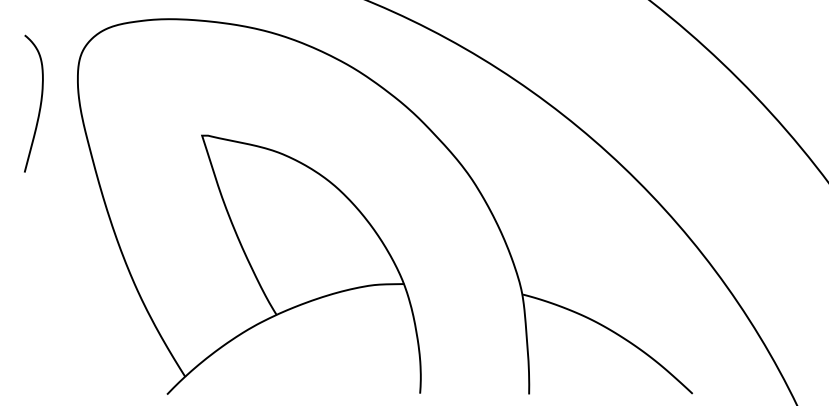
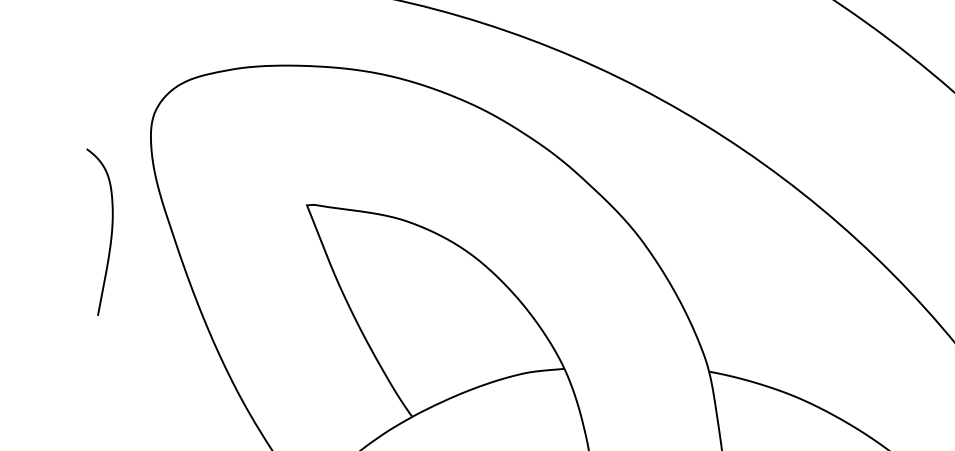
curve: (39, 105) -> (110, 233), moved

